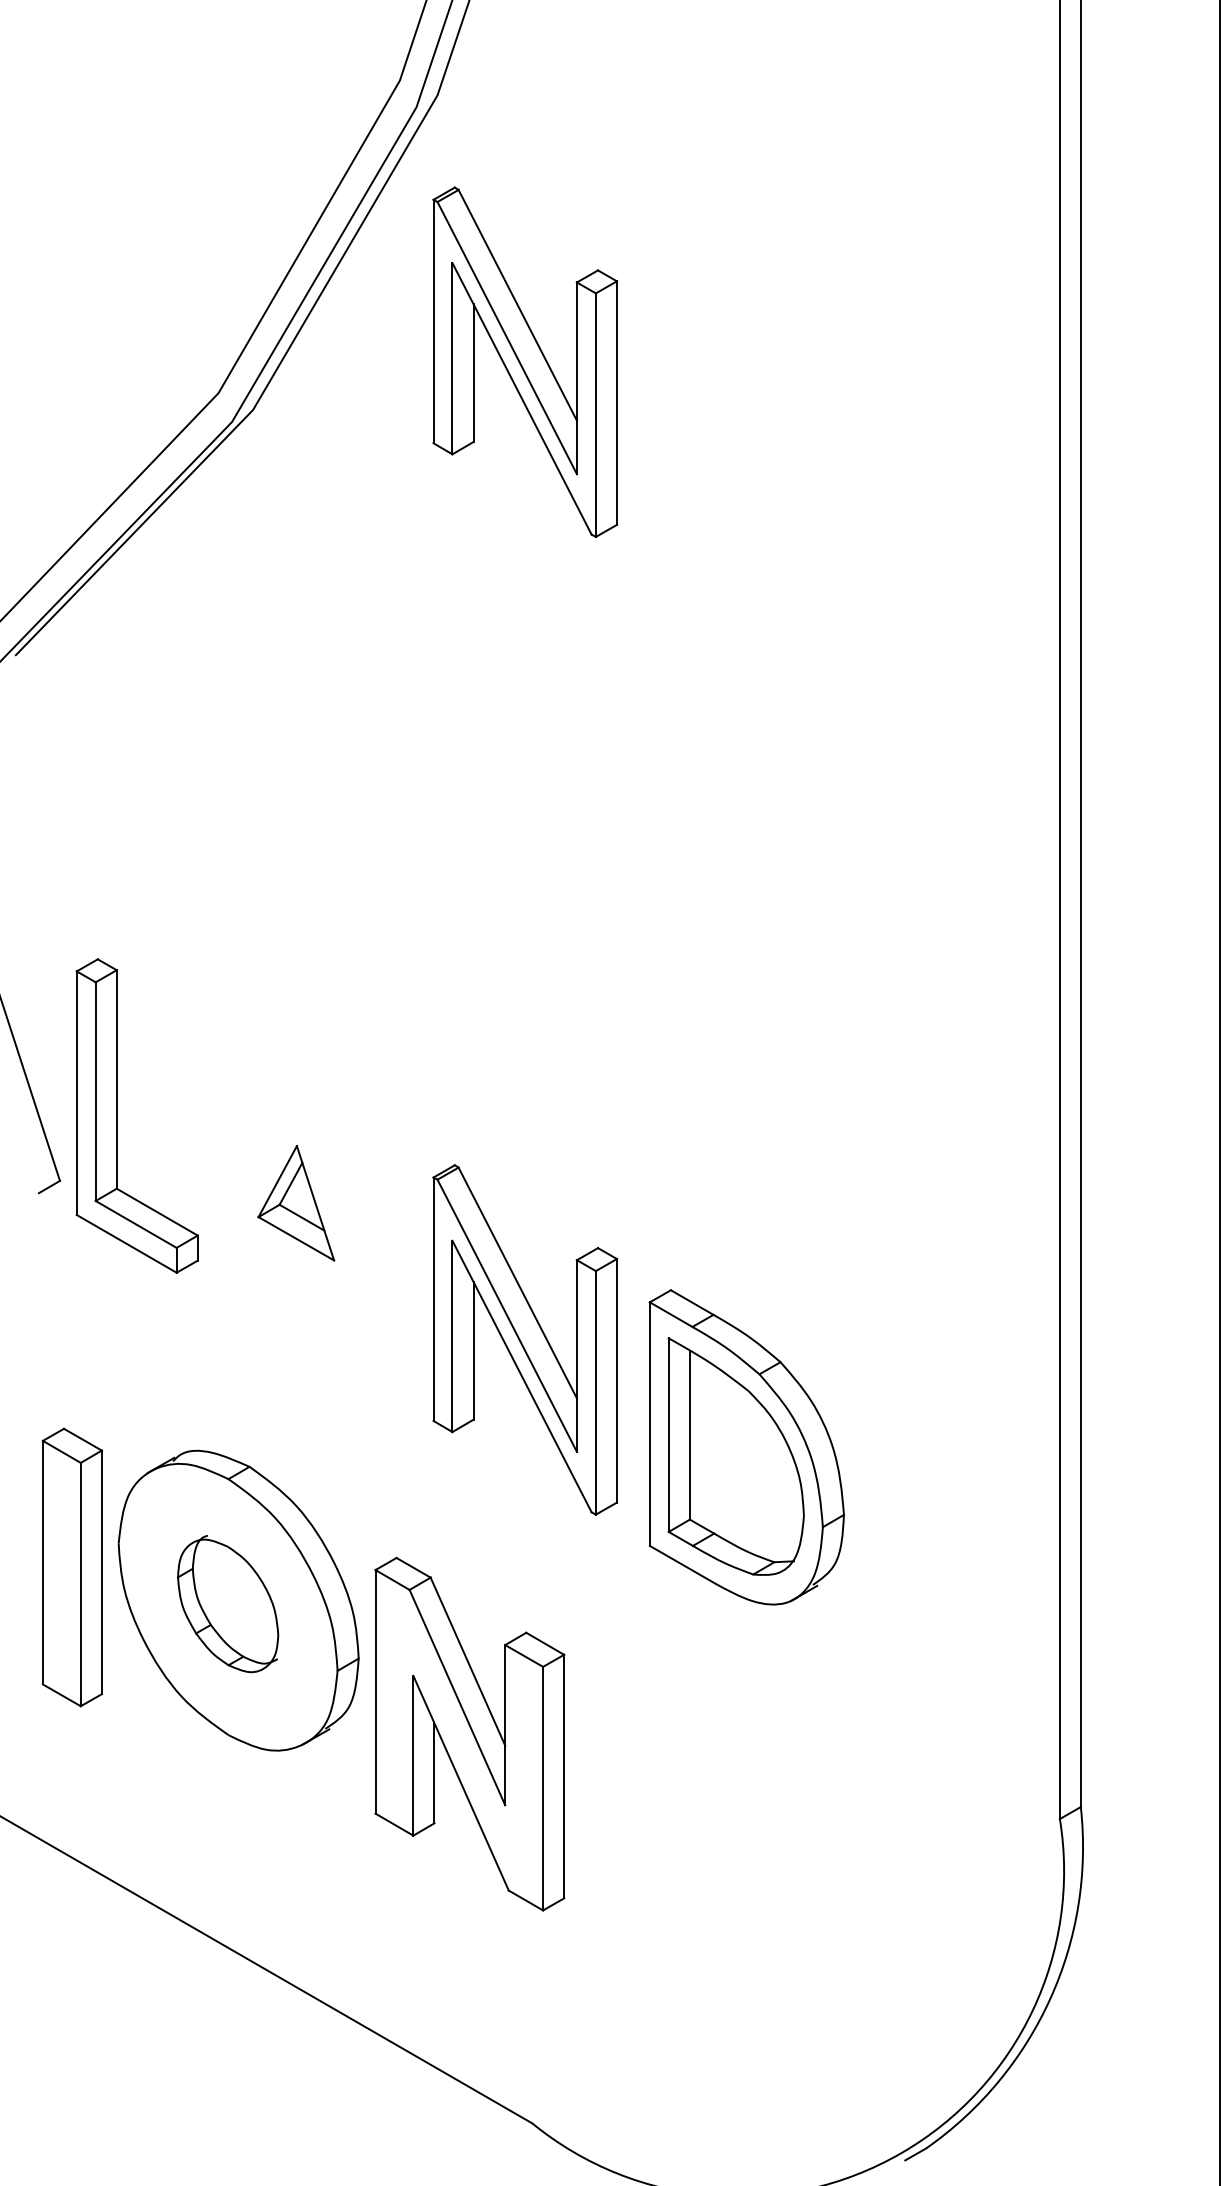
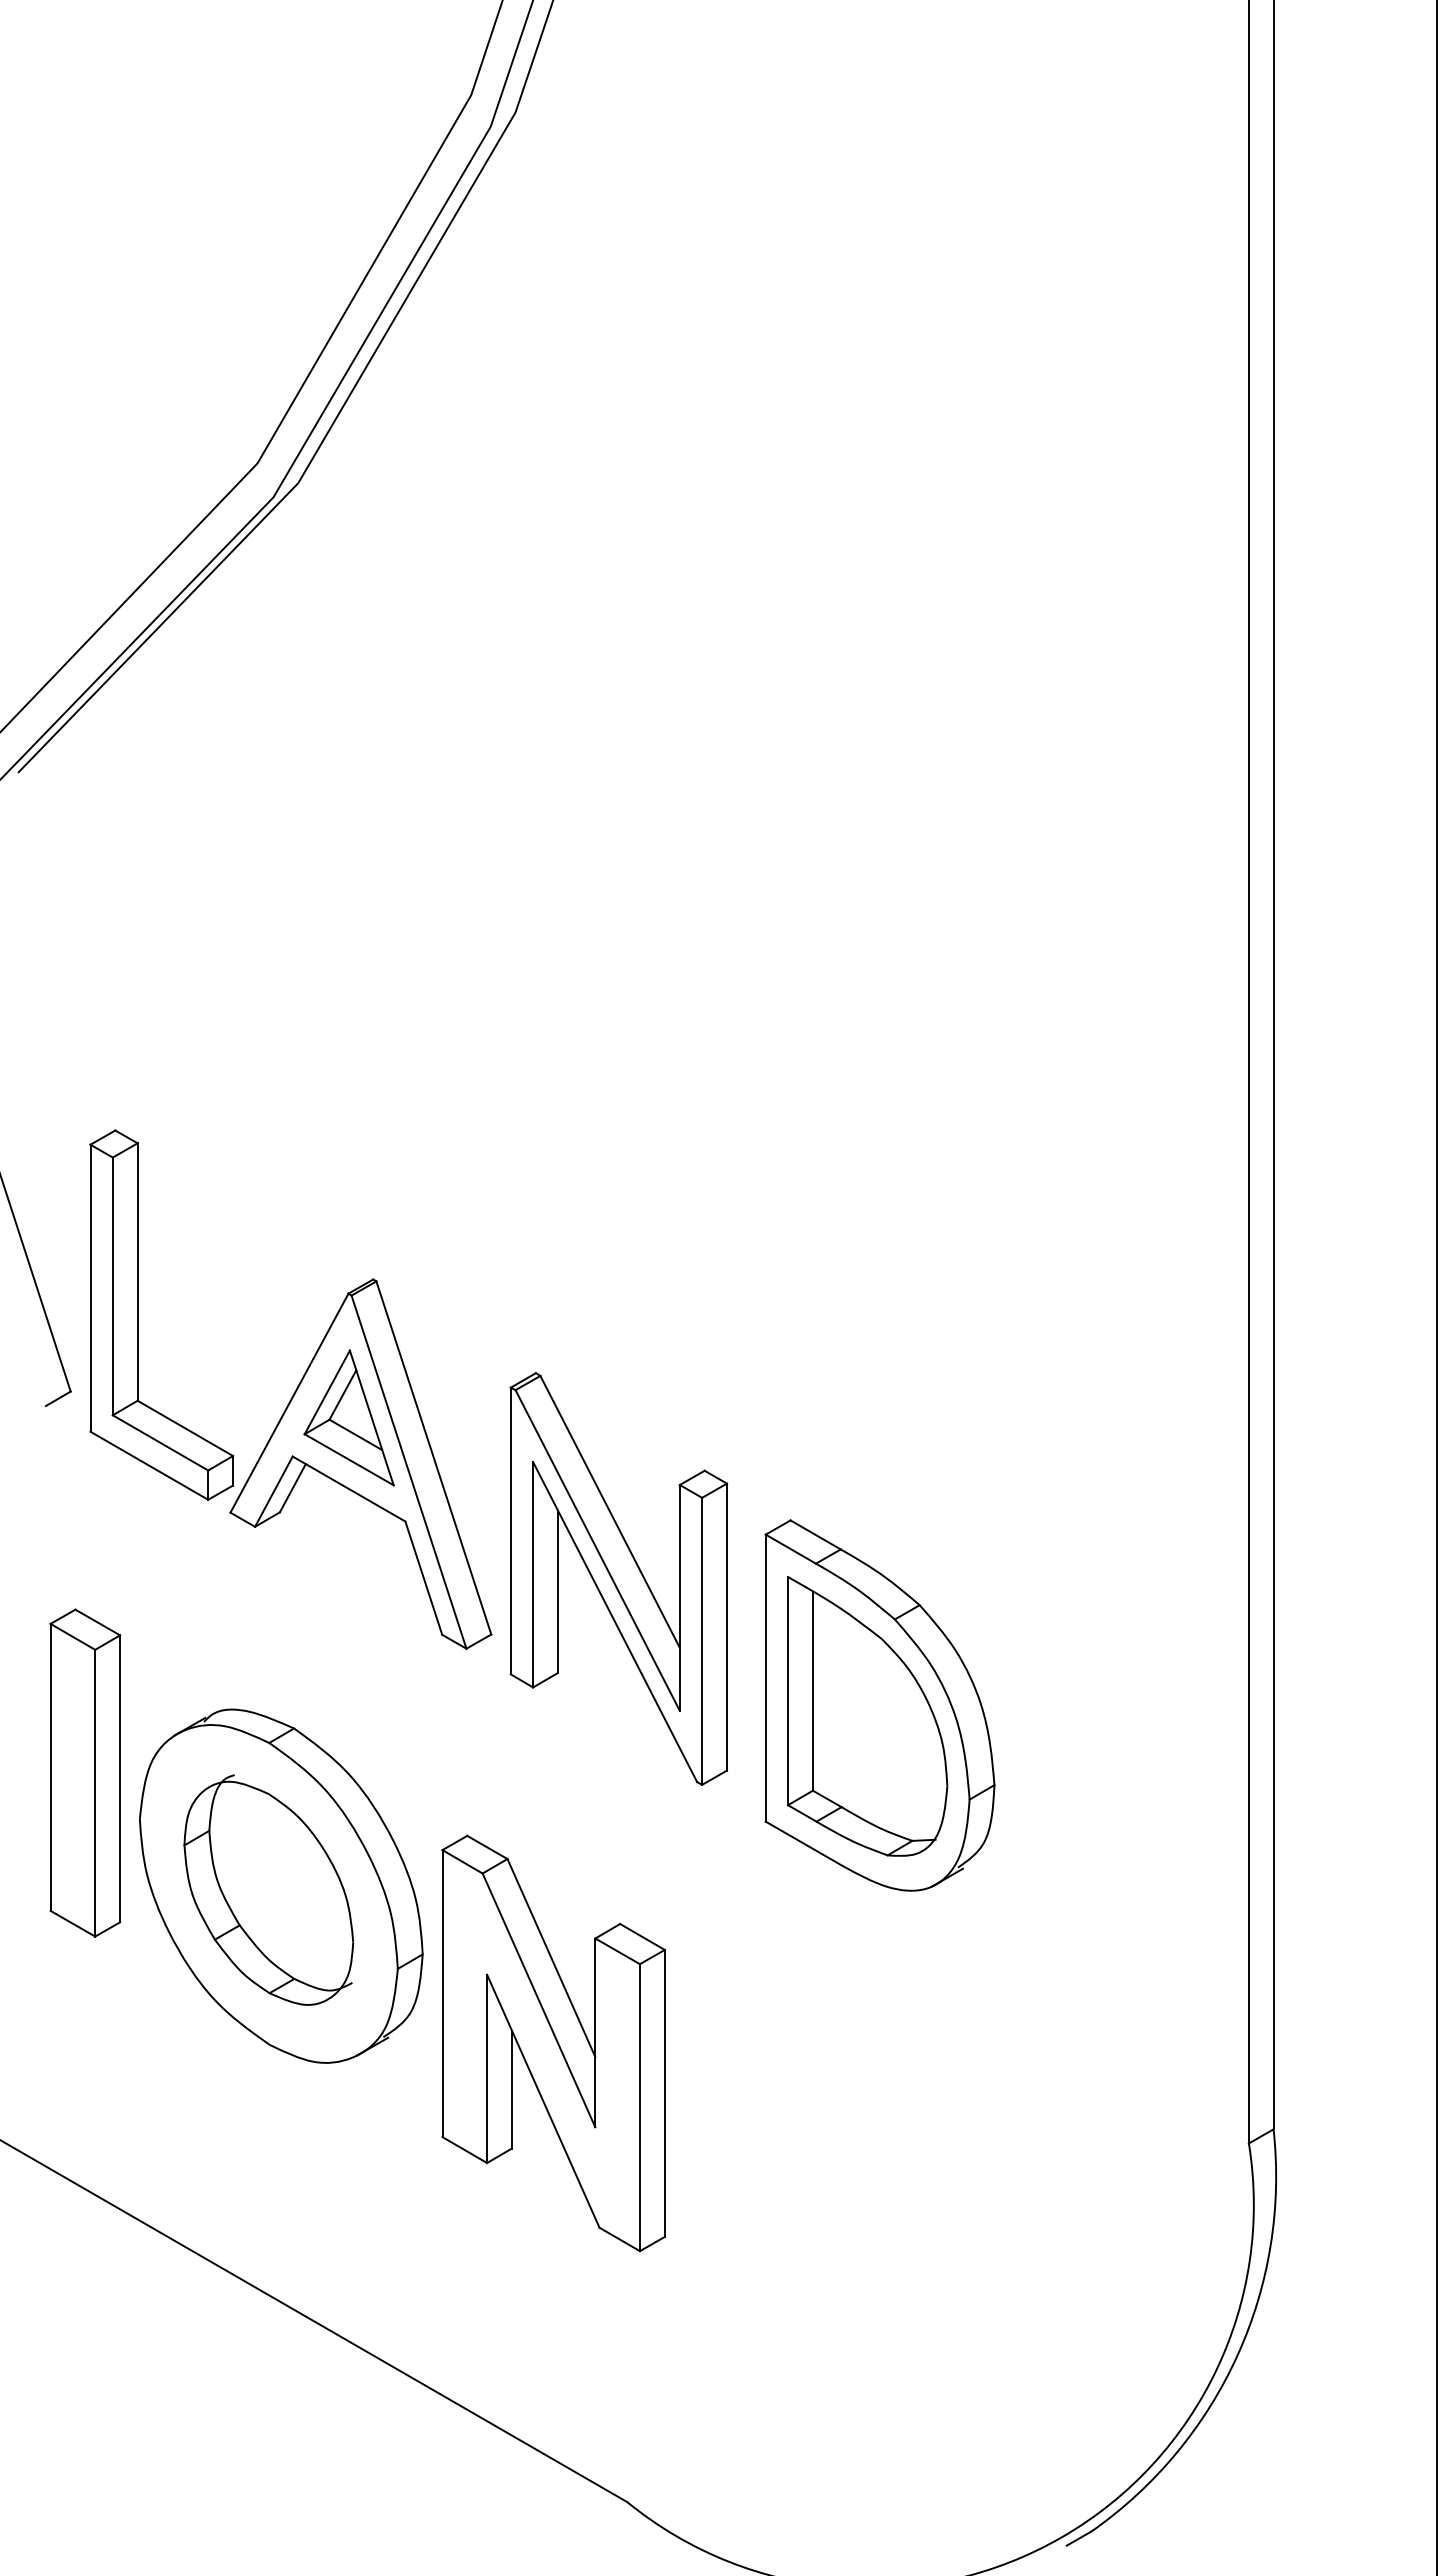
part: (524, 361) -> (618, 426), removed
part: (305, 1241) -> (360, 1463), added
part: (72, 1566) -> (85, 1772), moved
part: (227, 1603) -> (268, 1889), size x1.43

